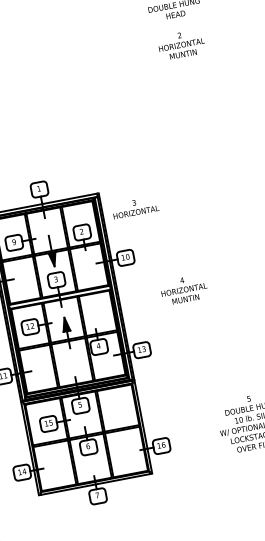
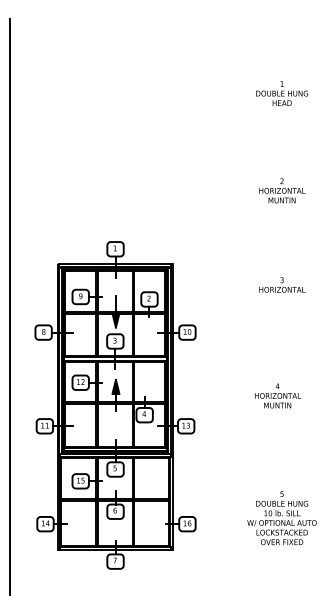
text: (181, 44) -> (282, 190), moved
text: (135, 207) -> (282, 284), moved
text: (183, 289) -> (277, 395), moved

